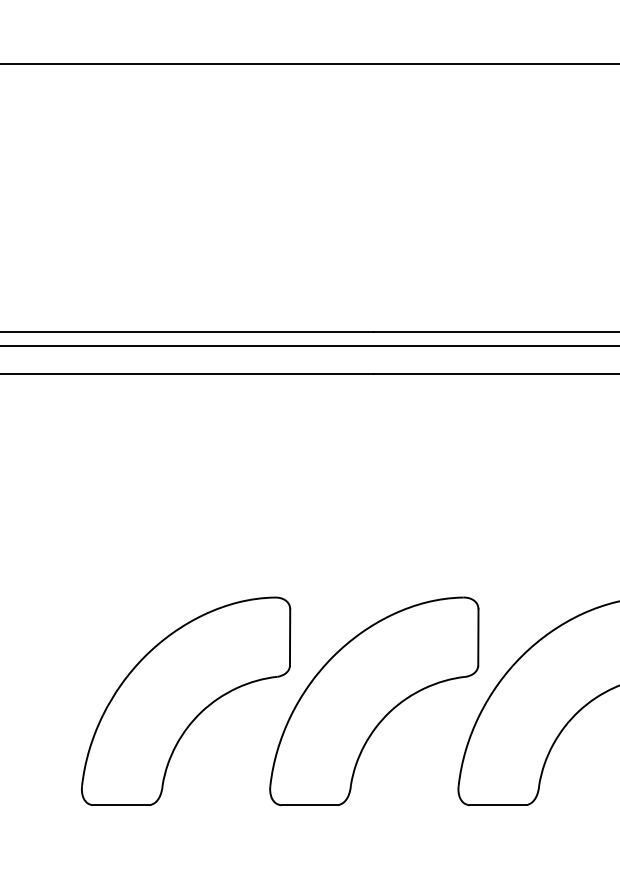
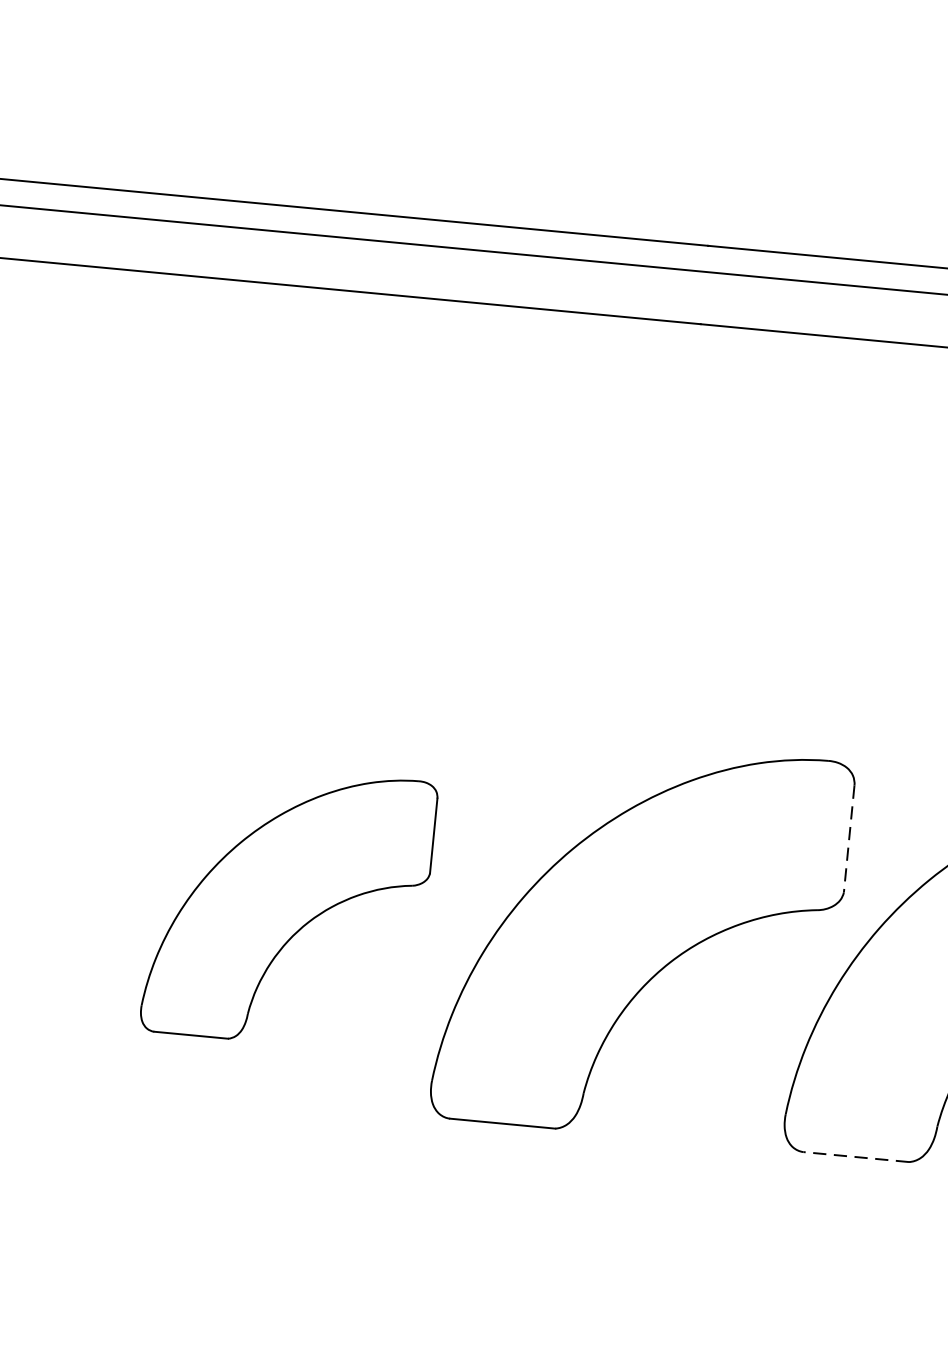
line: (478, 638) -> (849, 840), solid -> dashed
part: (186, 701) -> (289, 906), size x0.7
line: (497, 805) -> (855, 1157), solid -> dashed

